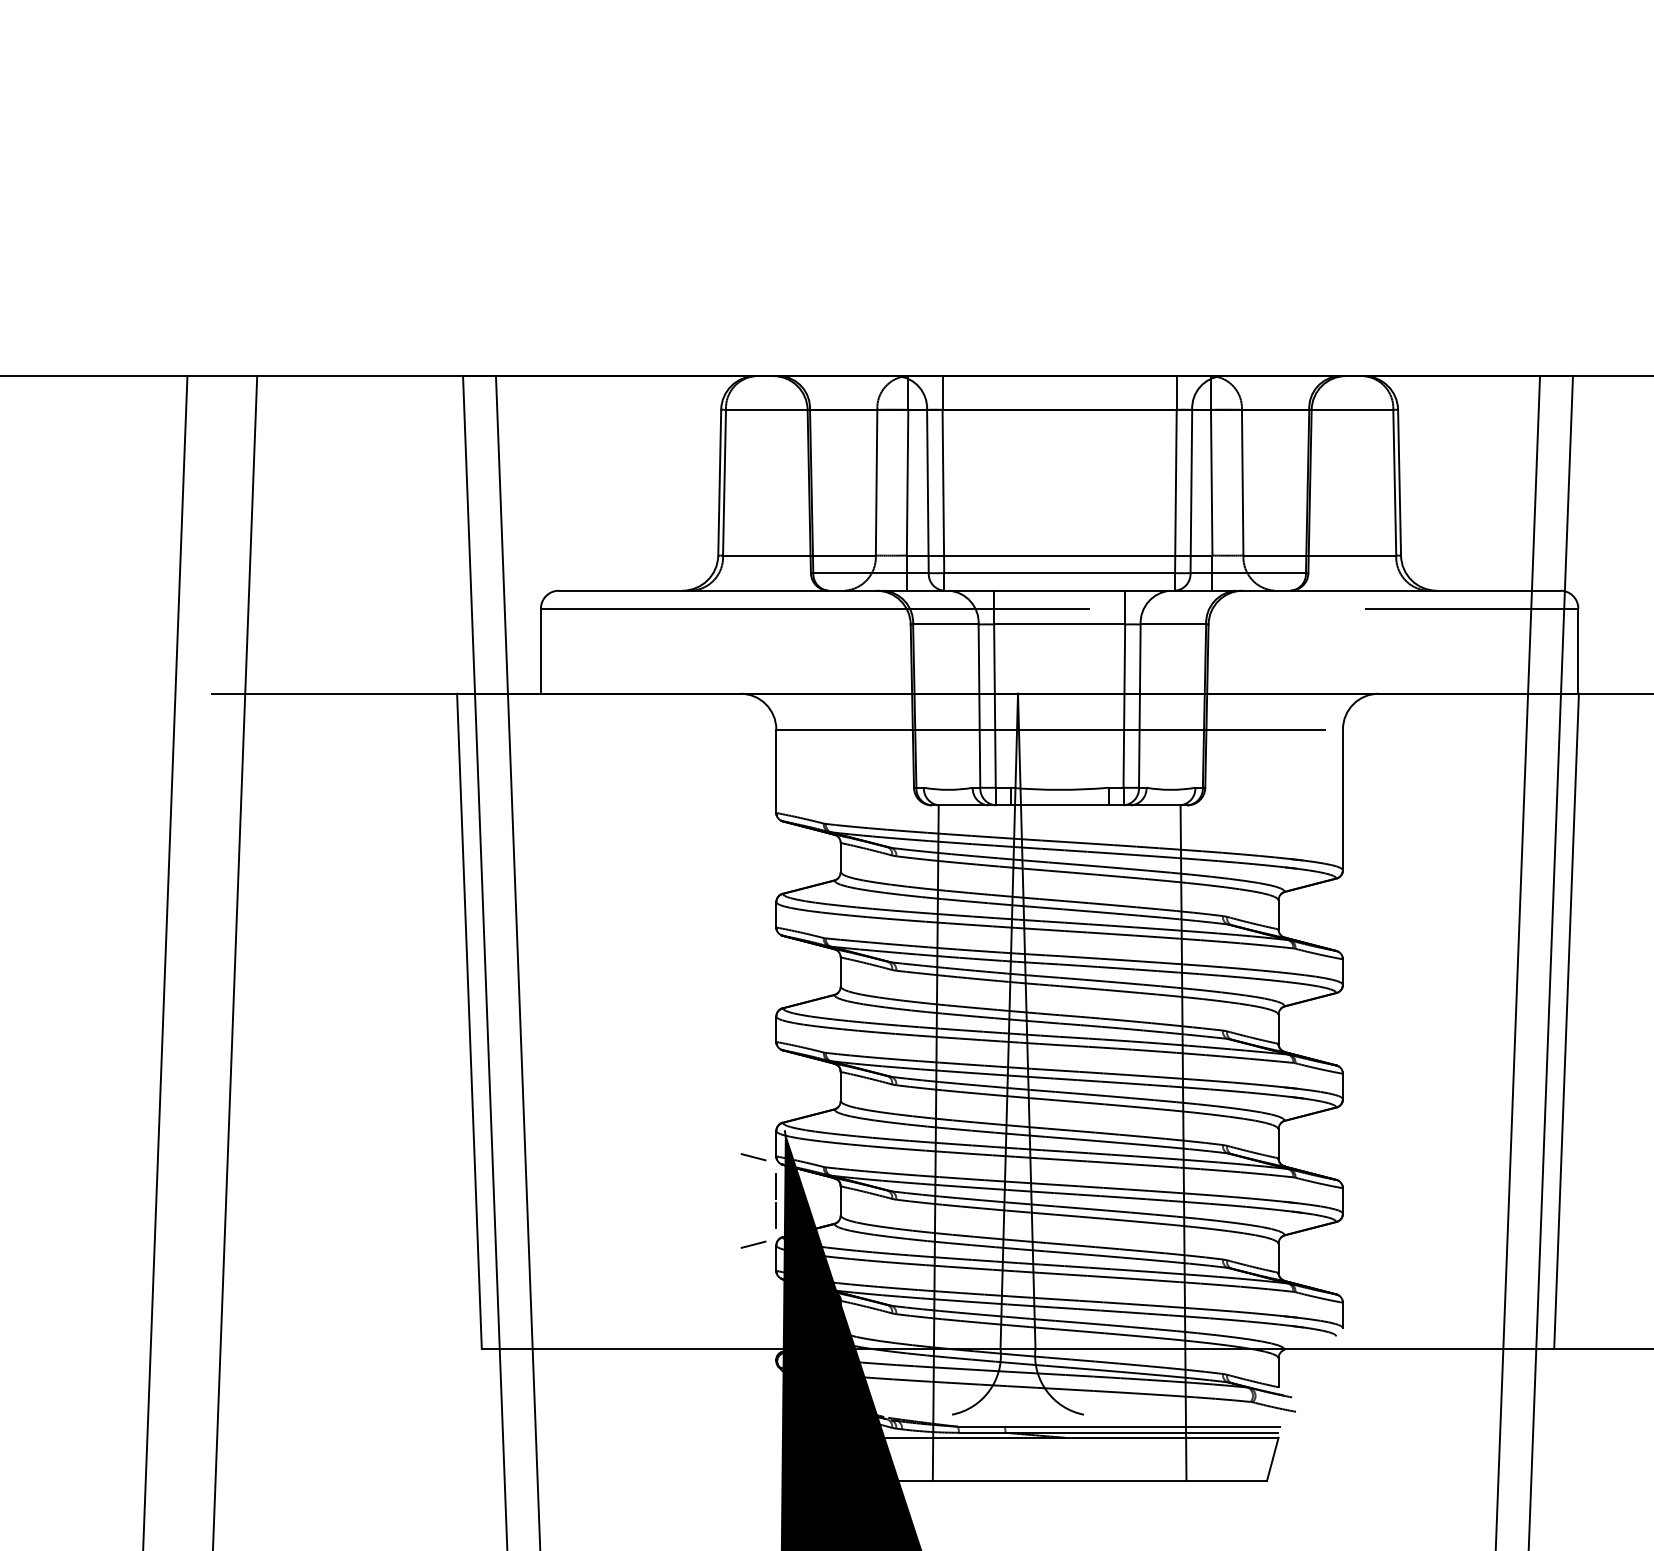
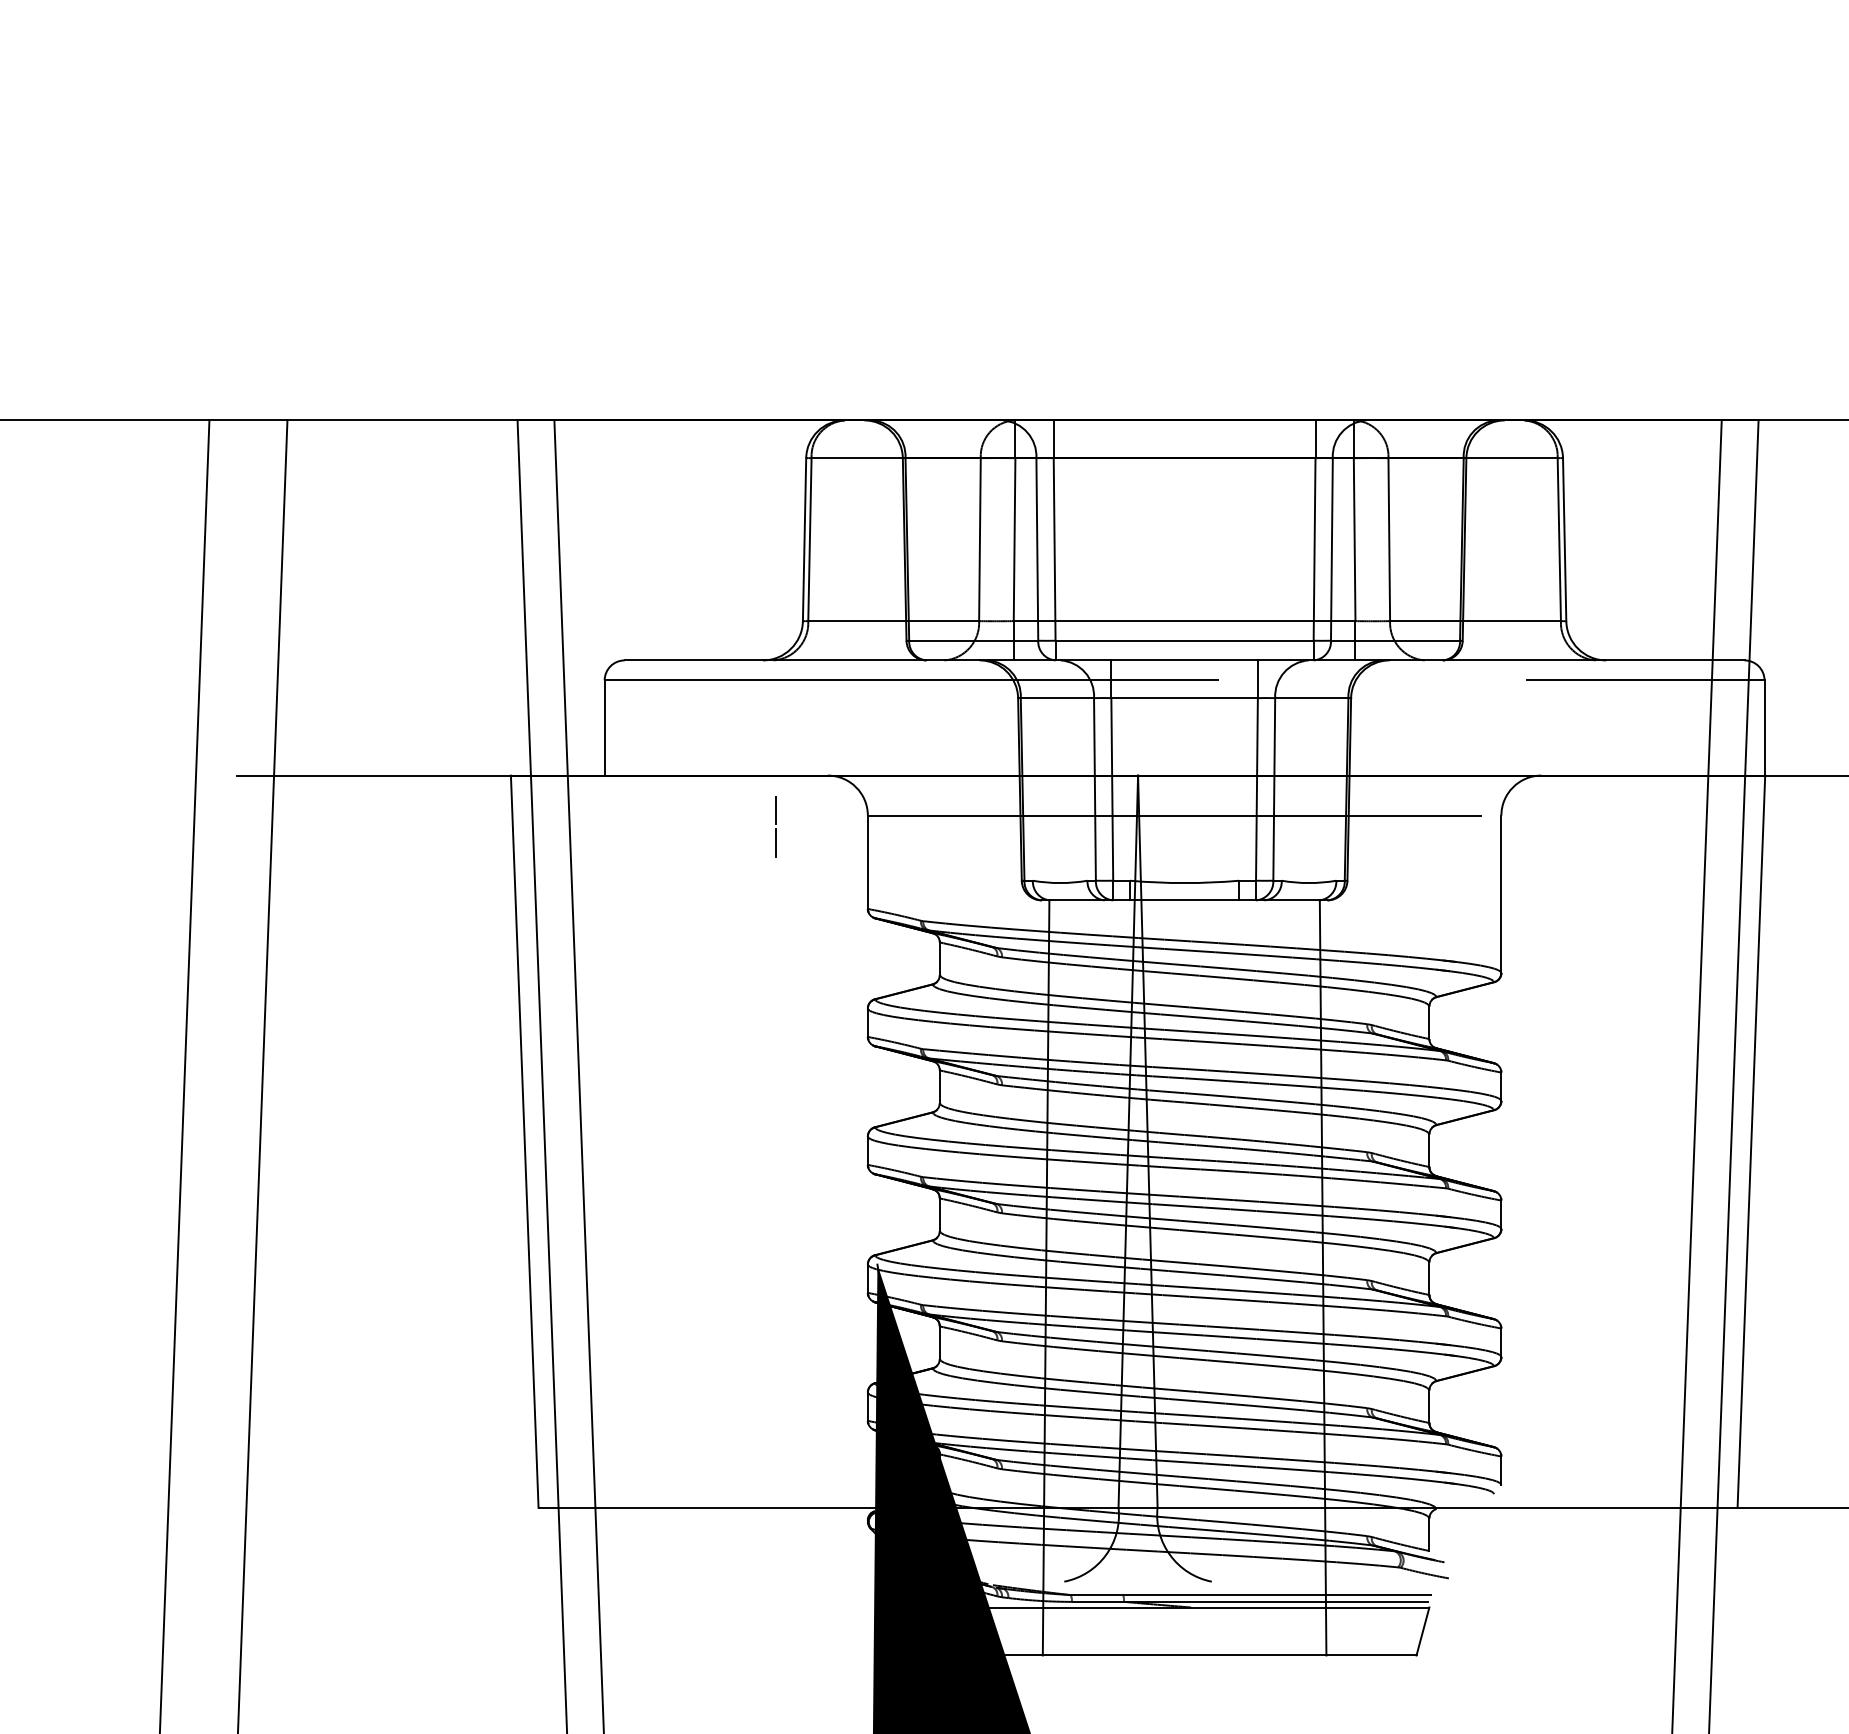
line: (753, 1156) -> (842, 1293), removed
line: (776, 1198) -> (775, 824), moved
line: (753, 1244) -> (842, 1391), removed

